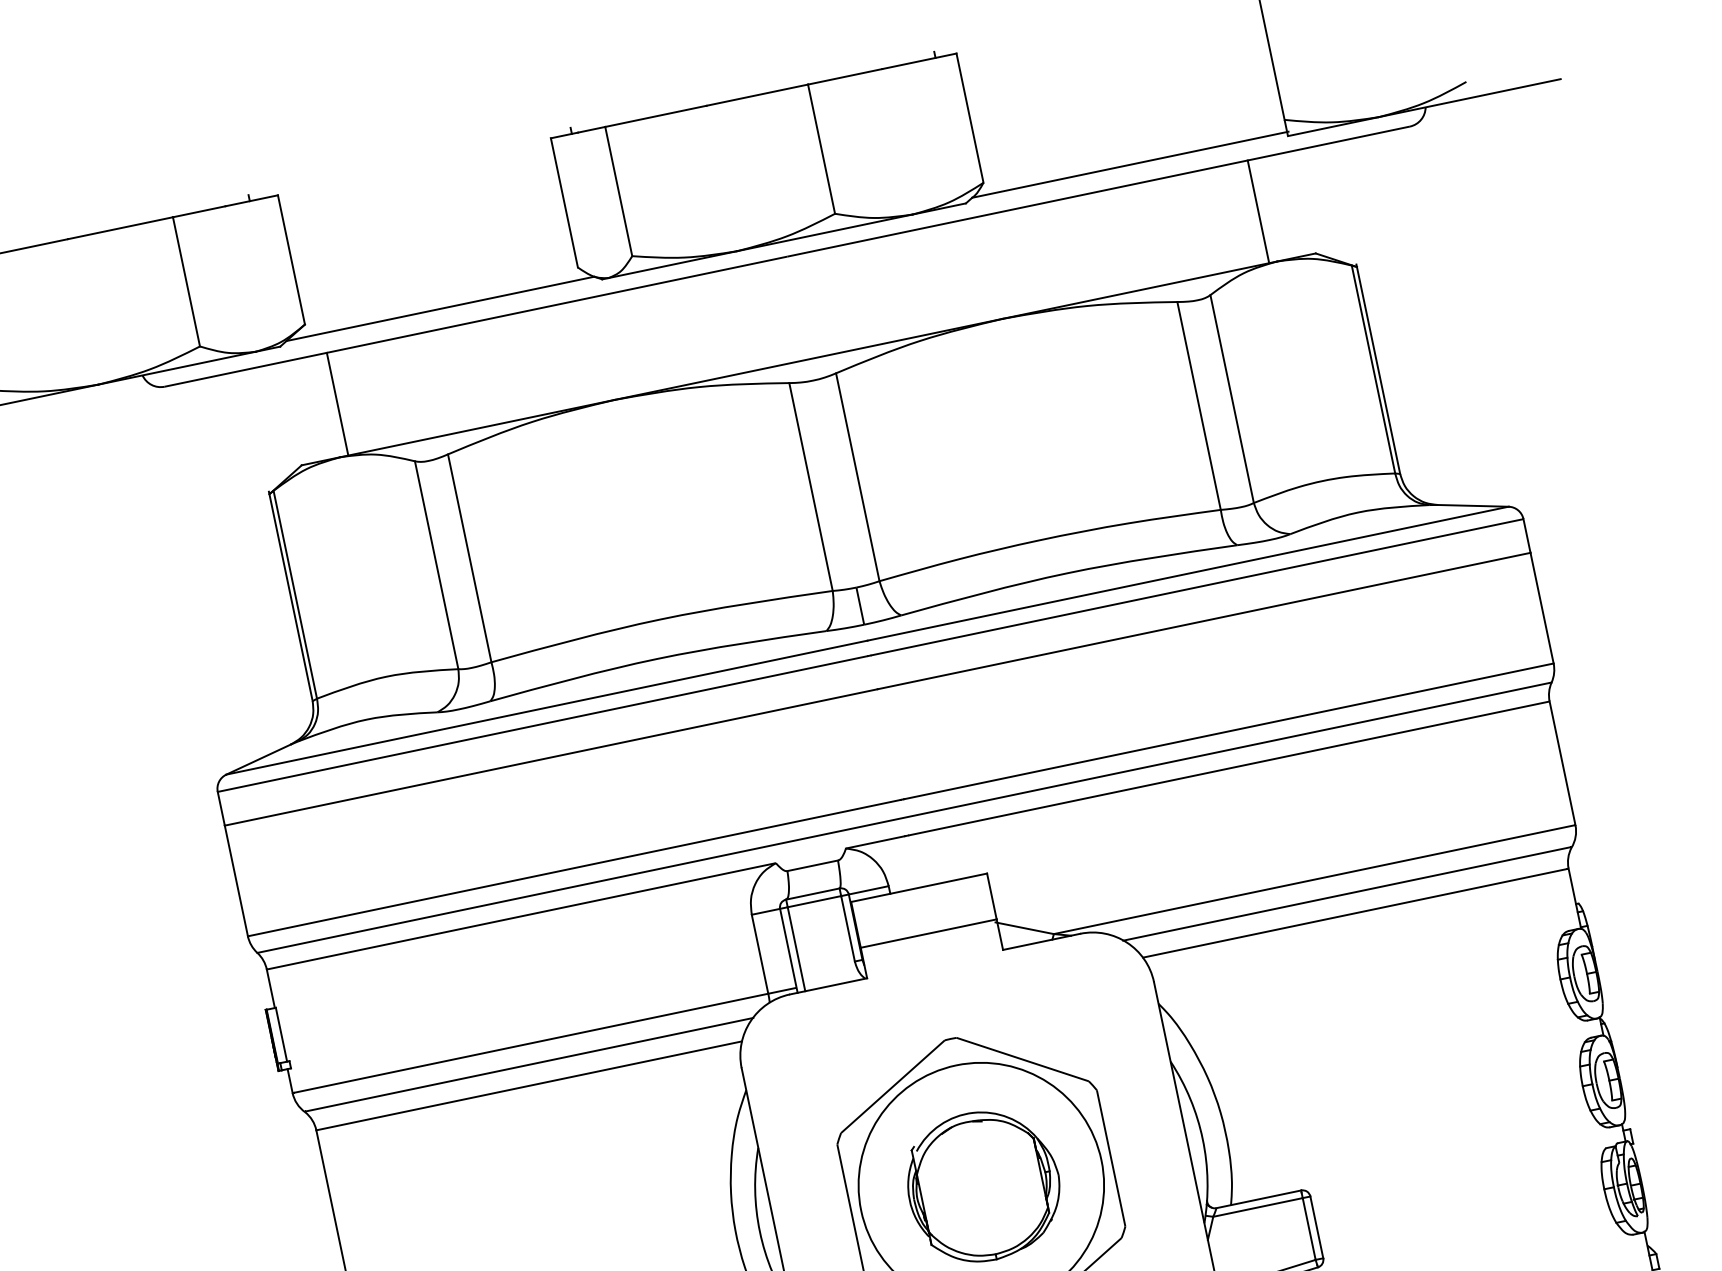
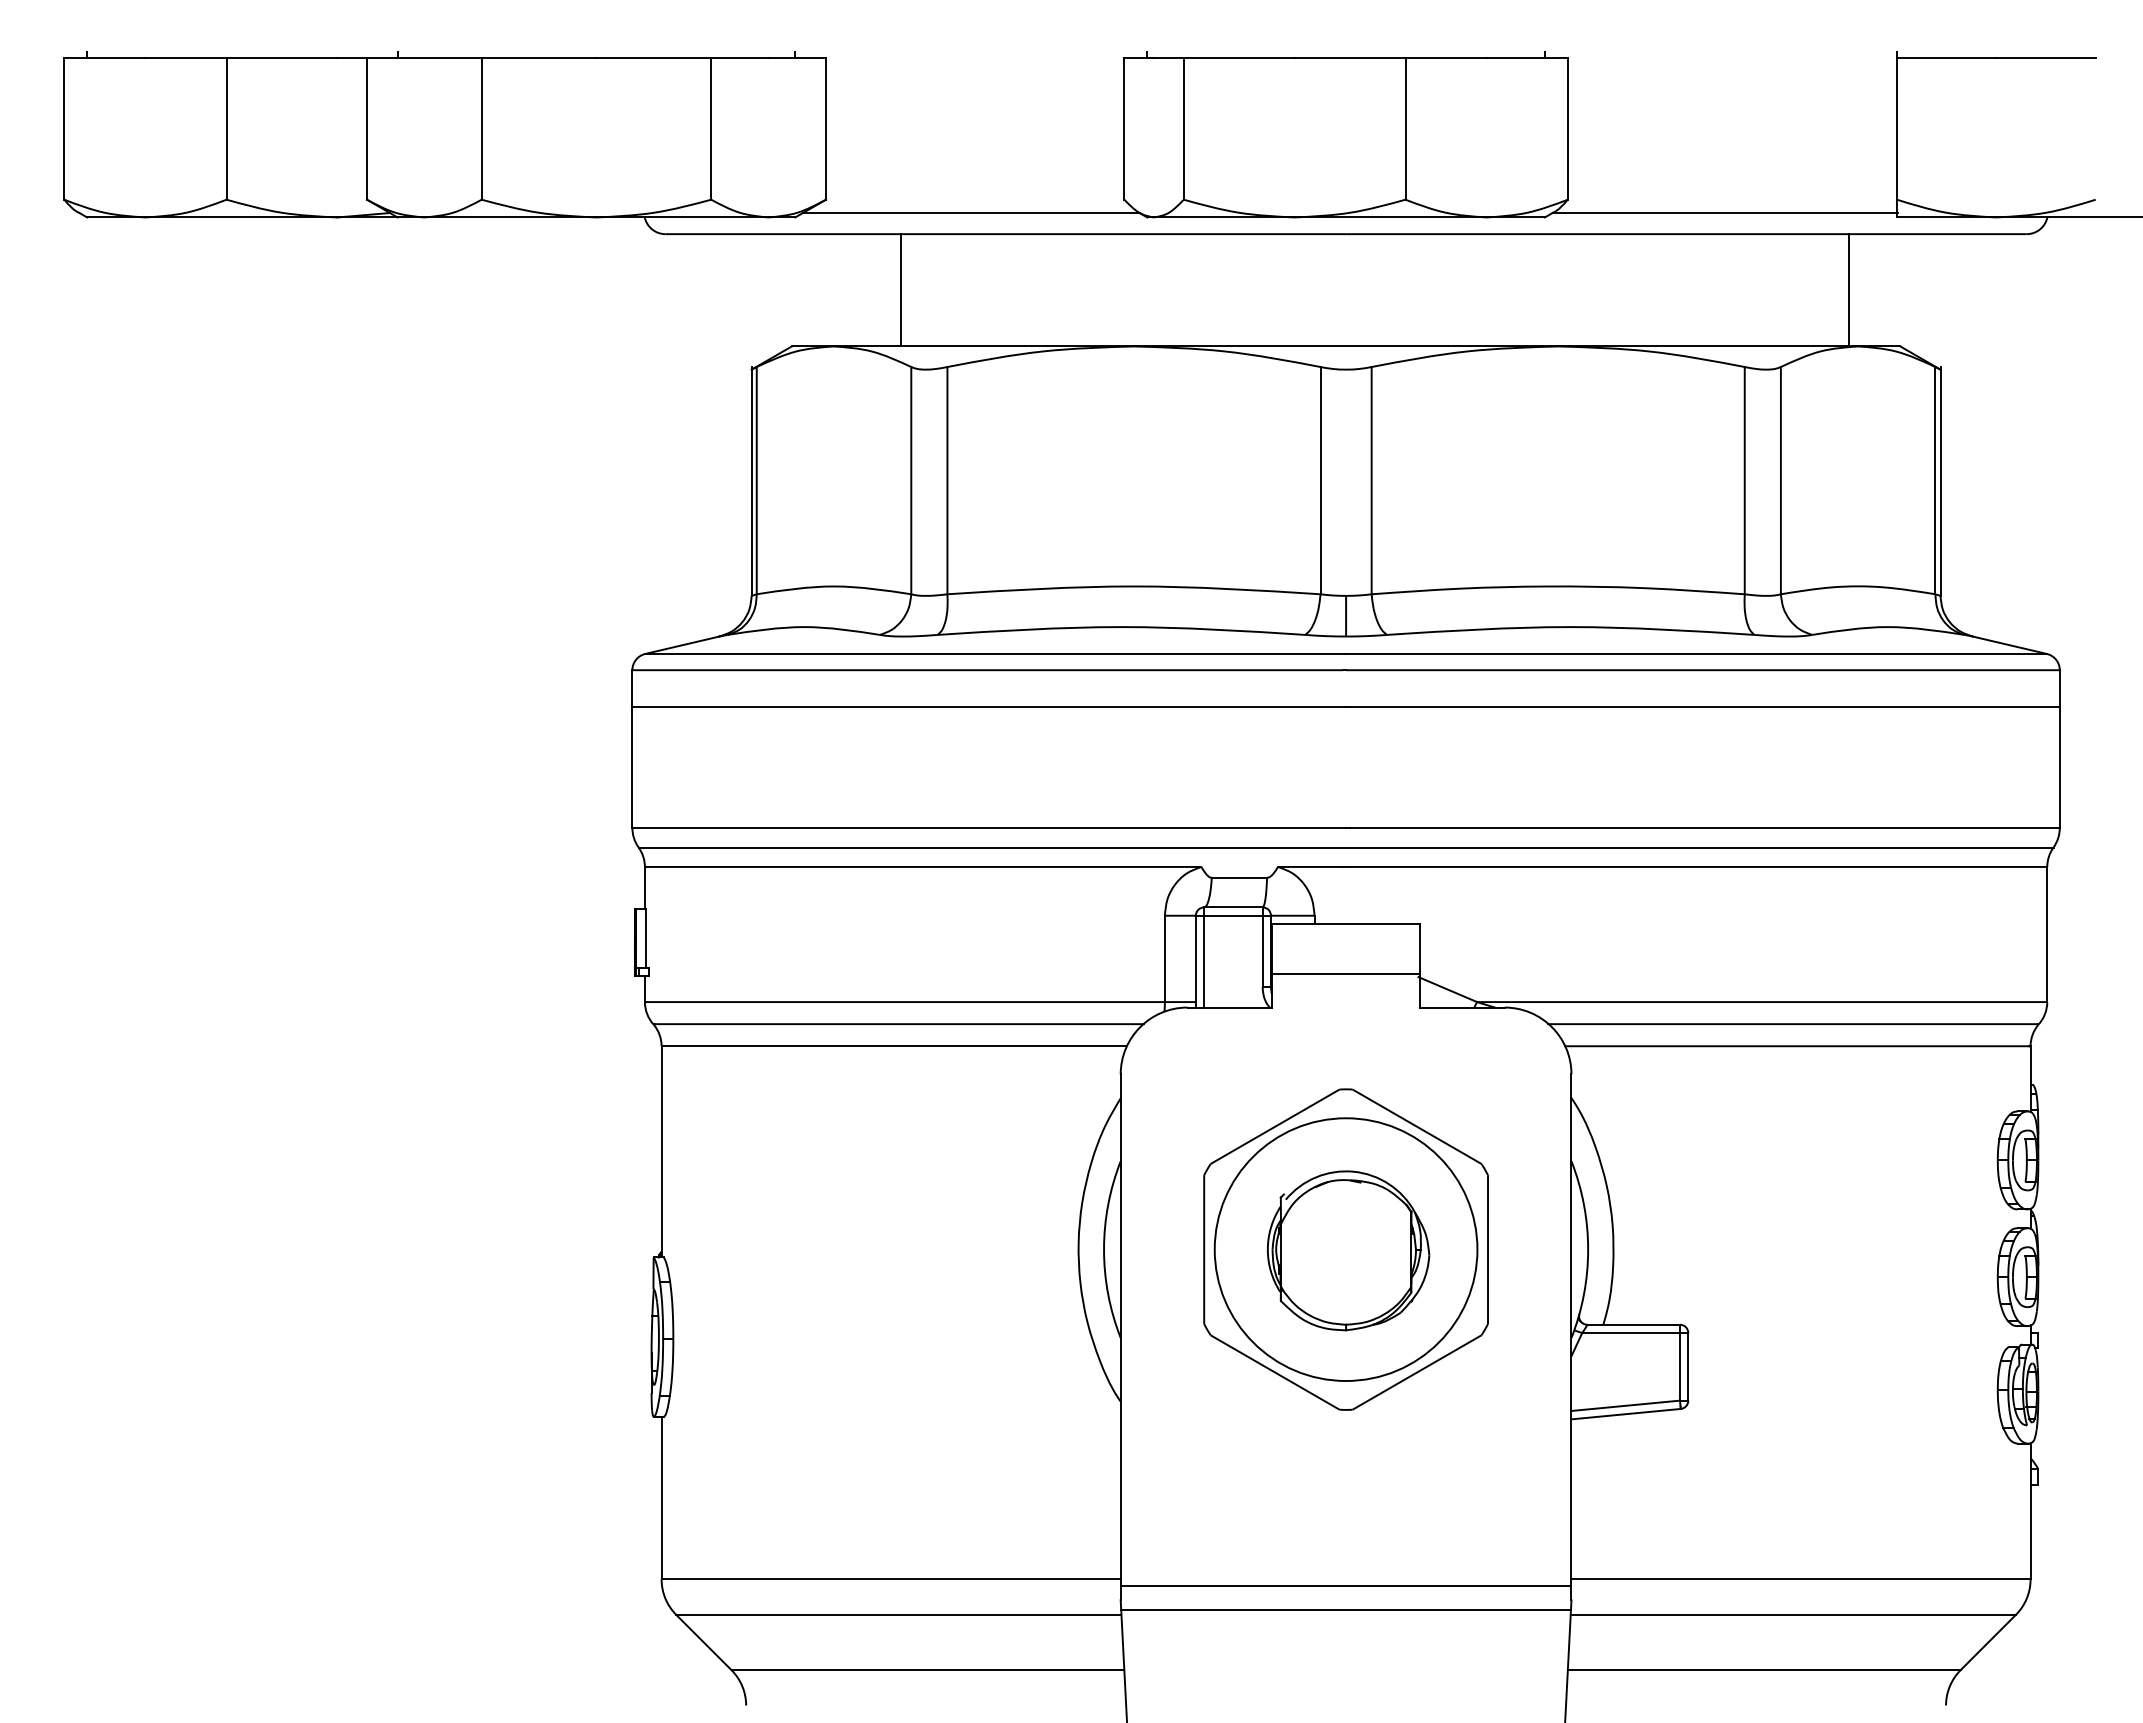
line: (337, 404) -> (900, 290), moved

